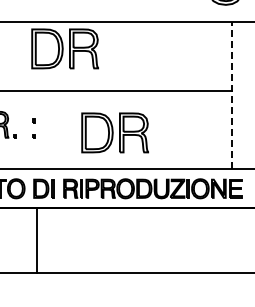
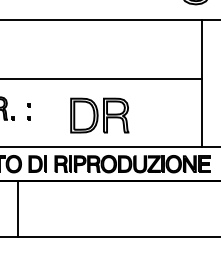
part: (64, 48) -> (55, 42), removed
line: (232, 95) -> (201, 83), dashed -> solid
line: (37, 240) -> (18, 209), moved

